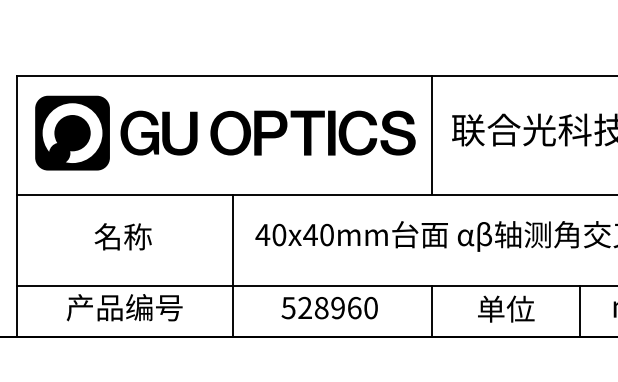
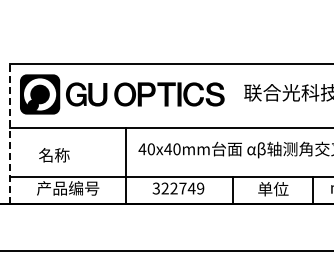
line: (432, 135) -> (233, 95), removed
line: (17, 205) -> (10, 133), solid -> dashed
text: (123, 237) -> (54, 155), moved
text: (329, 307) -> (178, 188), 528960 -> 322749

